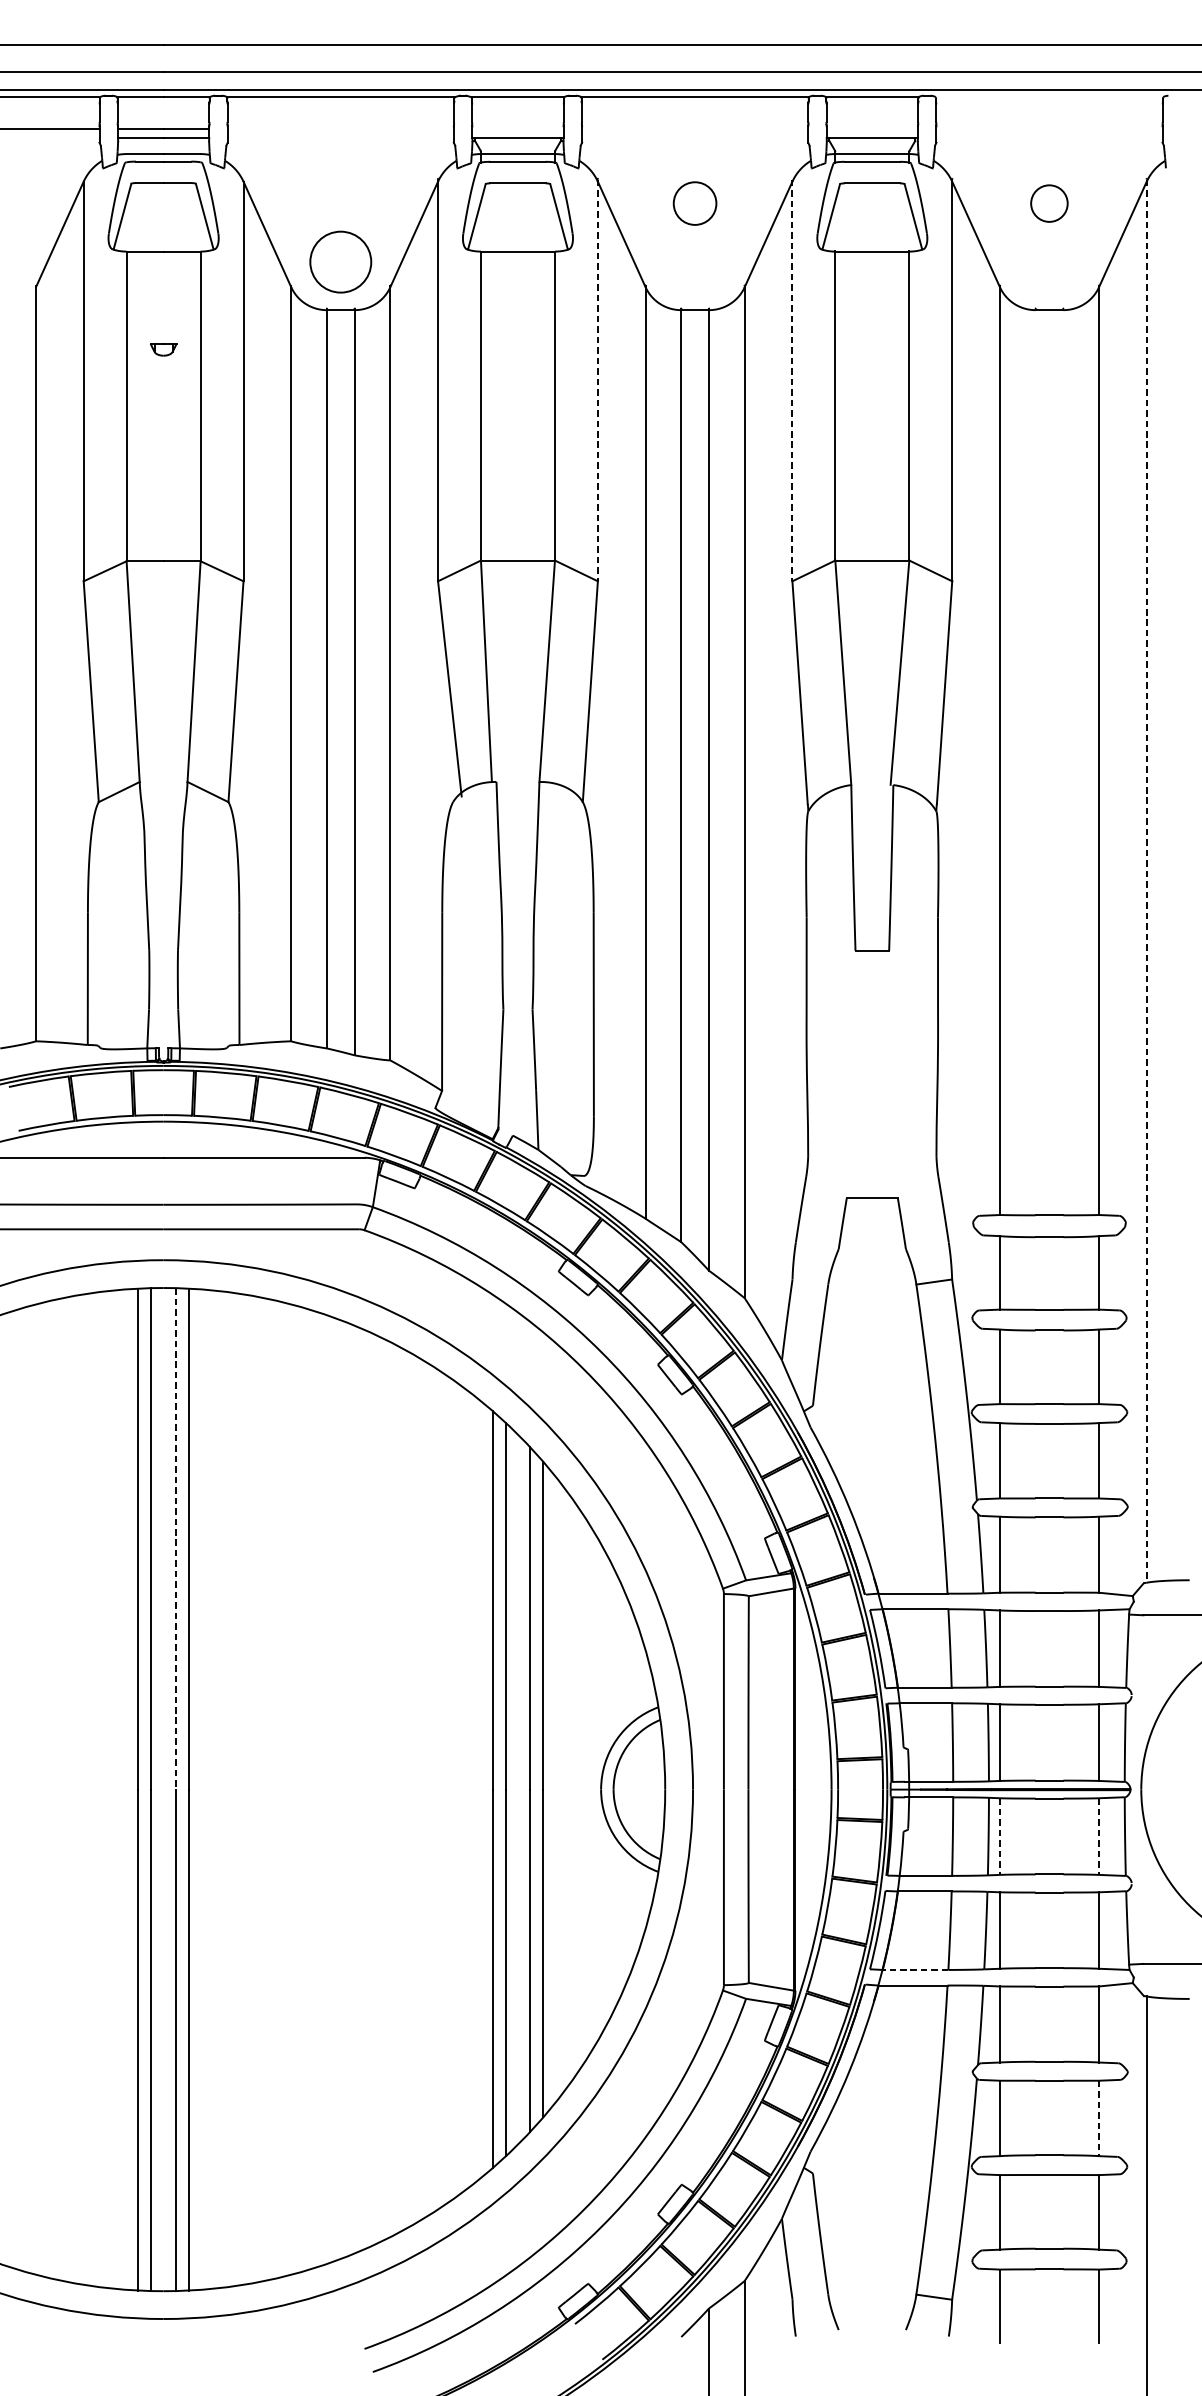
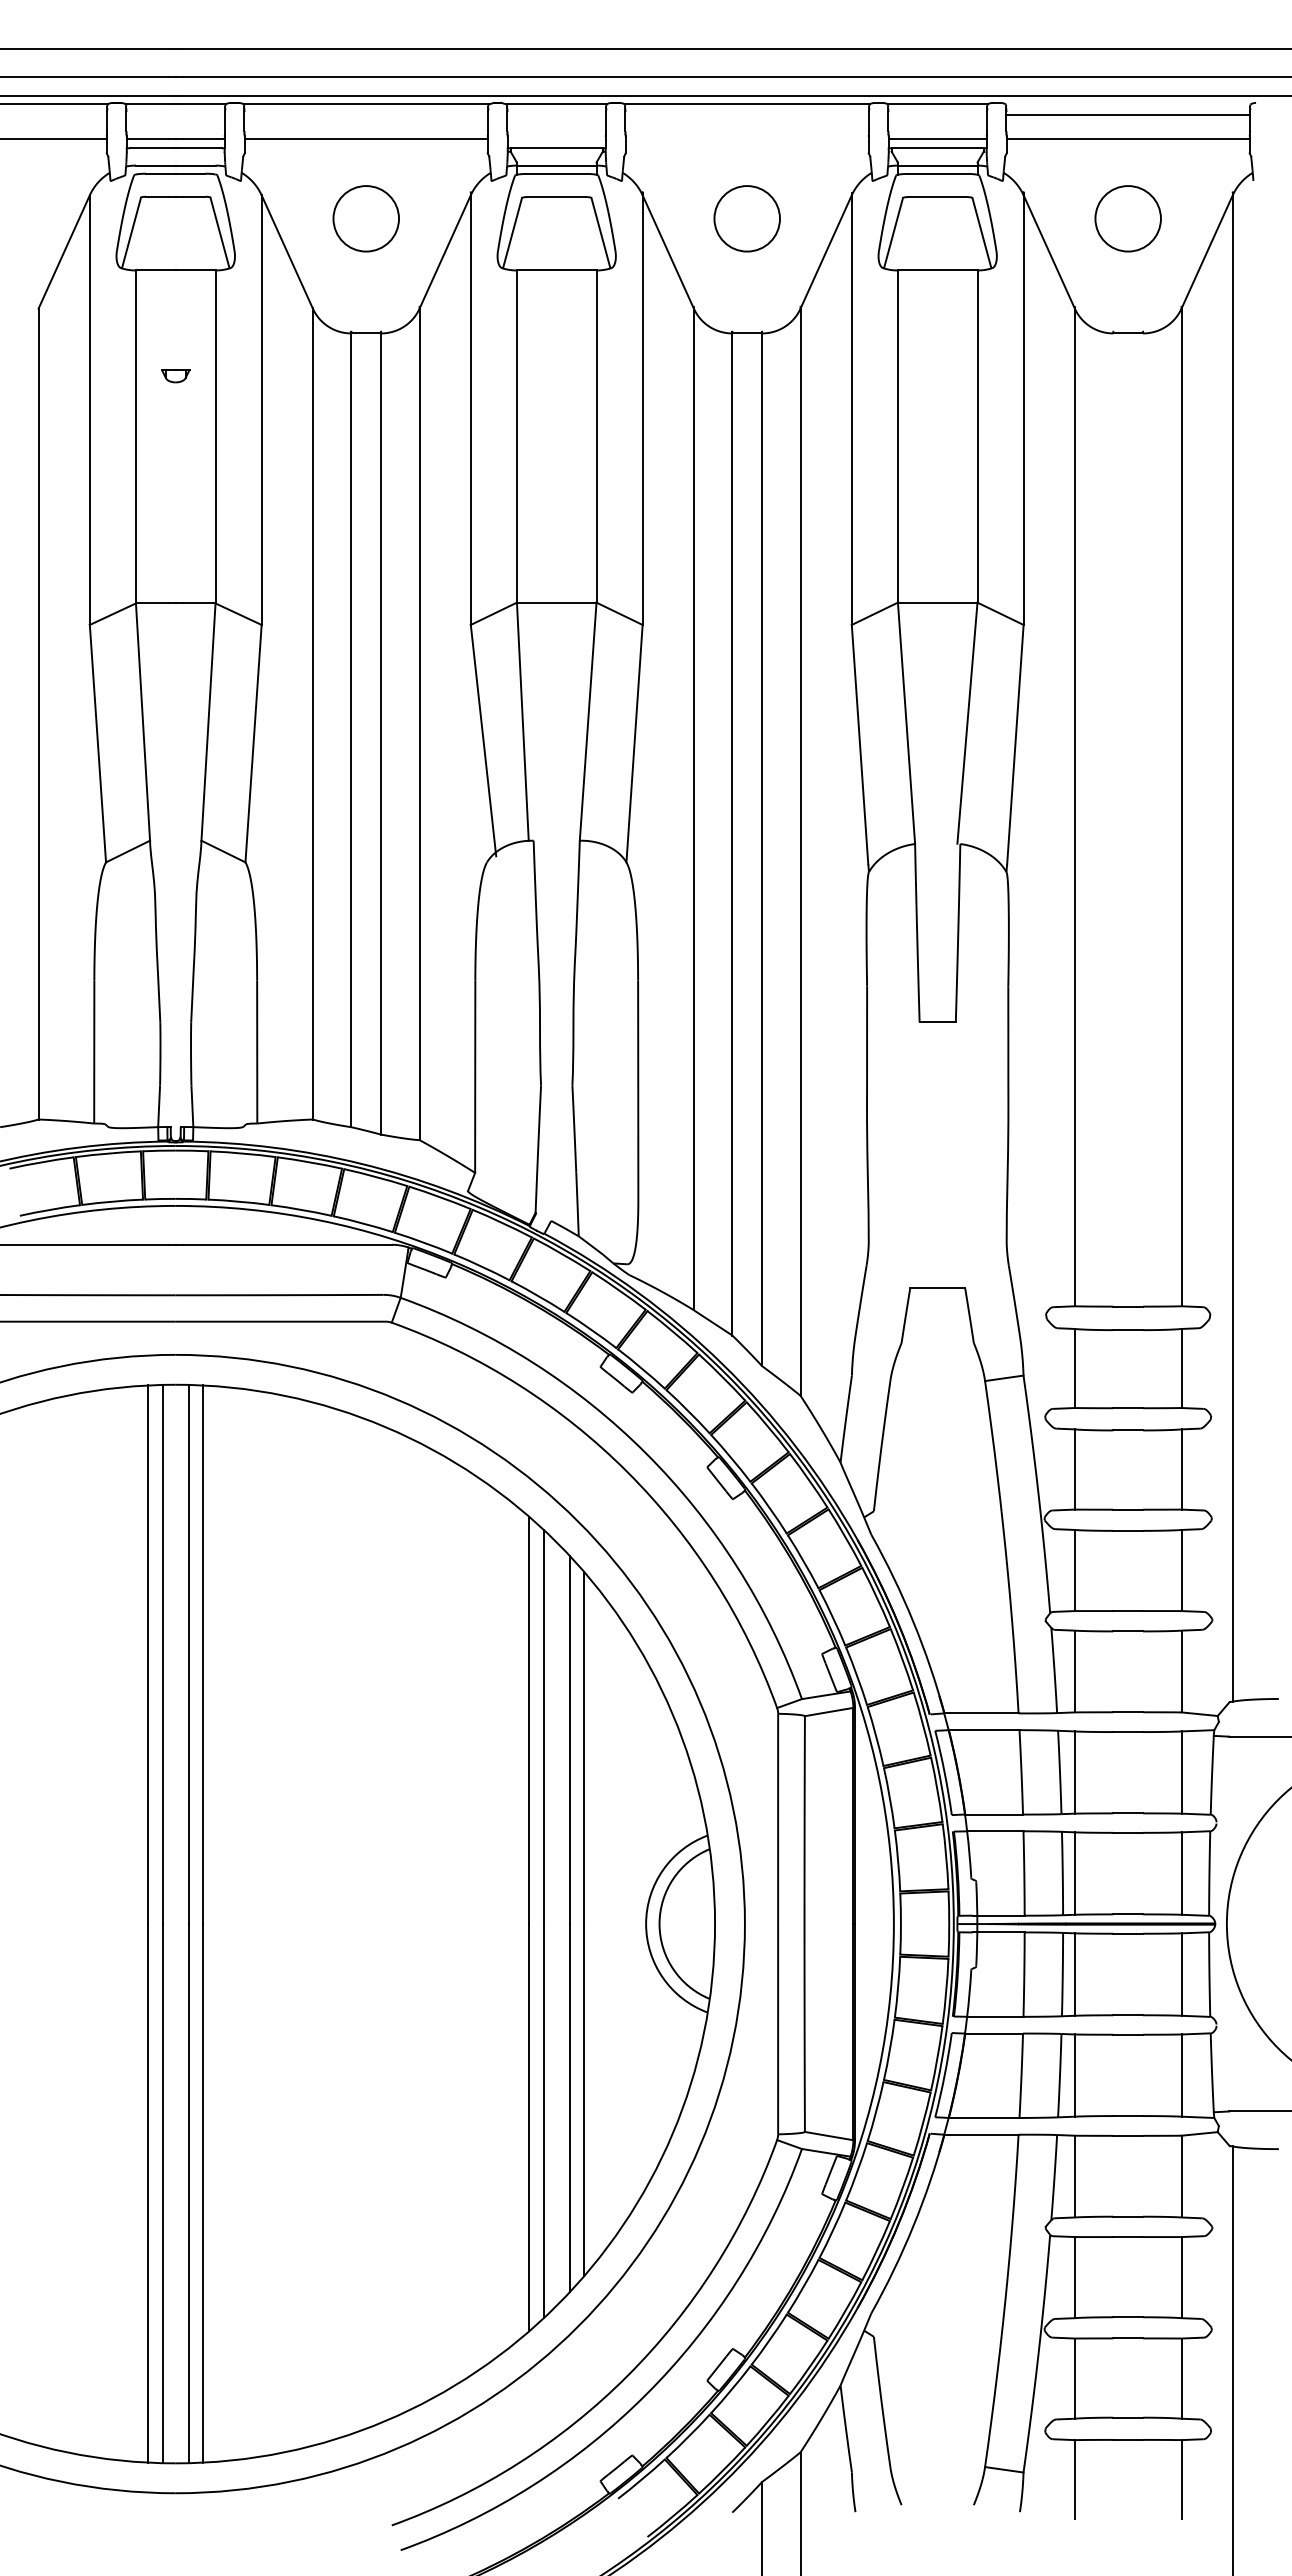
line: (1048, 106) -> (1127, 114), added
line: (340, 129) -> (365, 139), added
line: (872, 129) -> (937, 139), added
line: (1048, 129) -> (1127, 139), added
circle: (694, 203) -> (746, 218), size x1.43
circle: (1048, 203) -> (1127, 218), size x1.67
circle: (340, 261) -> (365, 218), moved
line: (597, 380) -> (642, 409), dashed -> solid
line: (792, 380) -> (851, 409), dashed -> solid
line: (1146, 881) -> (1232, 947), dashed -> solid
line: (175, 1538) -> (188, 1654), dashed -> solid
line: (999, 1837) -> (1074, 1975), dashed -> solid
line: (1099, 1837) -> (1181, 1975), dashed -> solid
line: (914, 1969) -> (983, 2117), dashed -> solid
line: (1099, 2118) -> (1181, 2277), dashed -> solid

